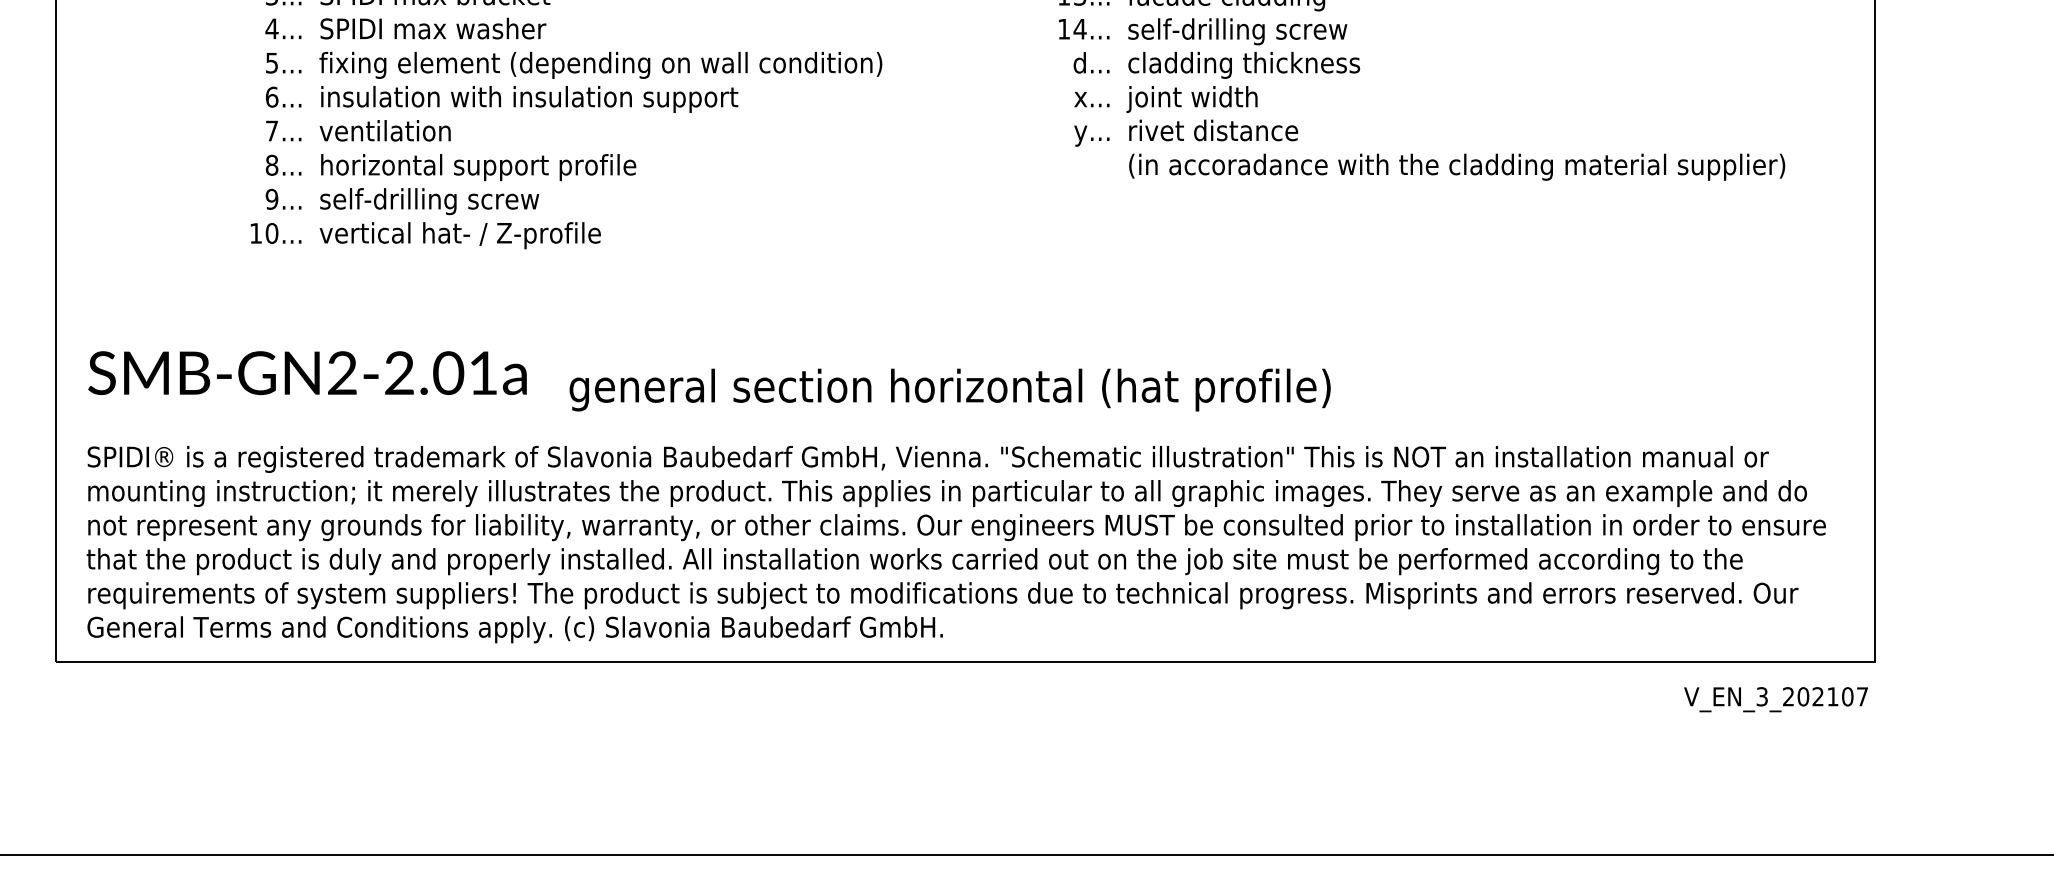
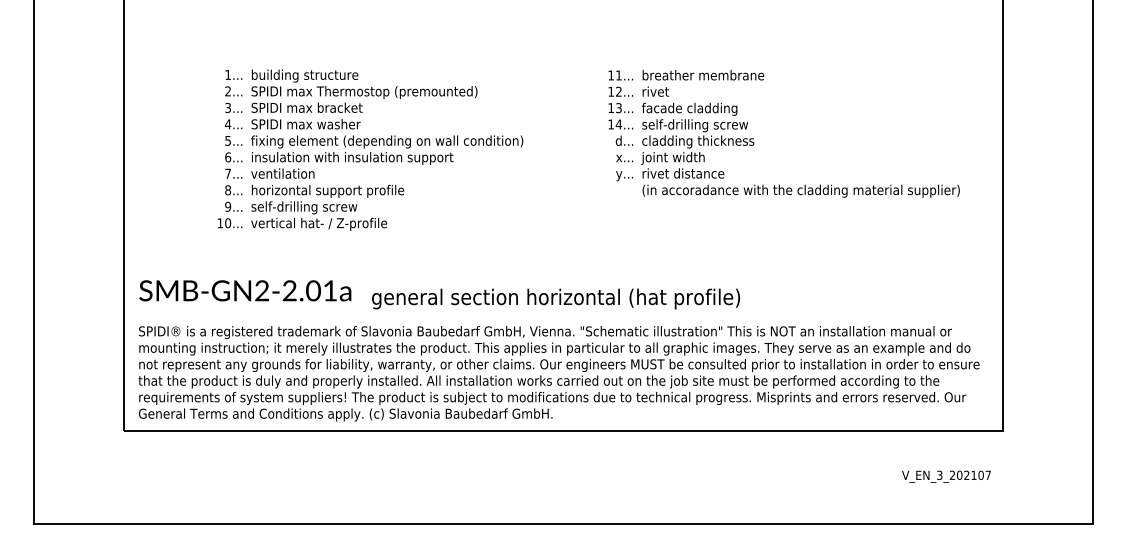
text: (1776, 699) -> (946, 476), moved

